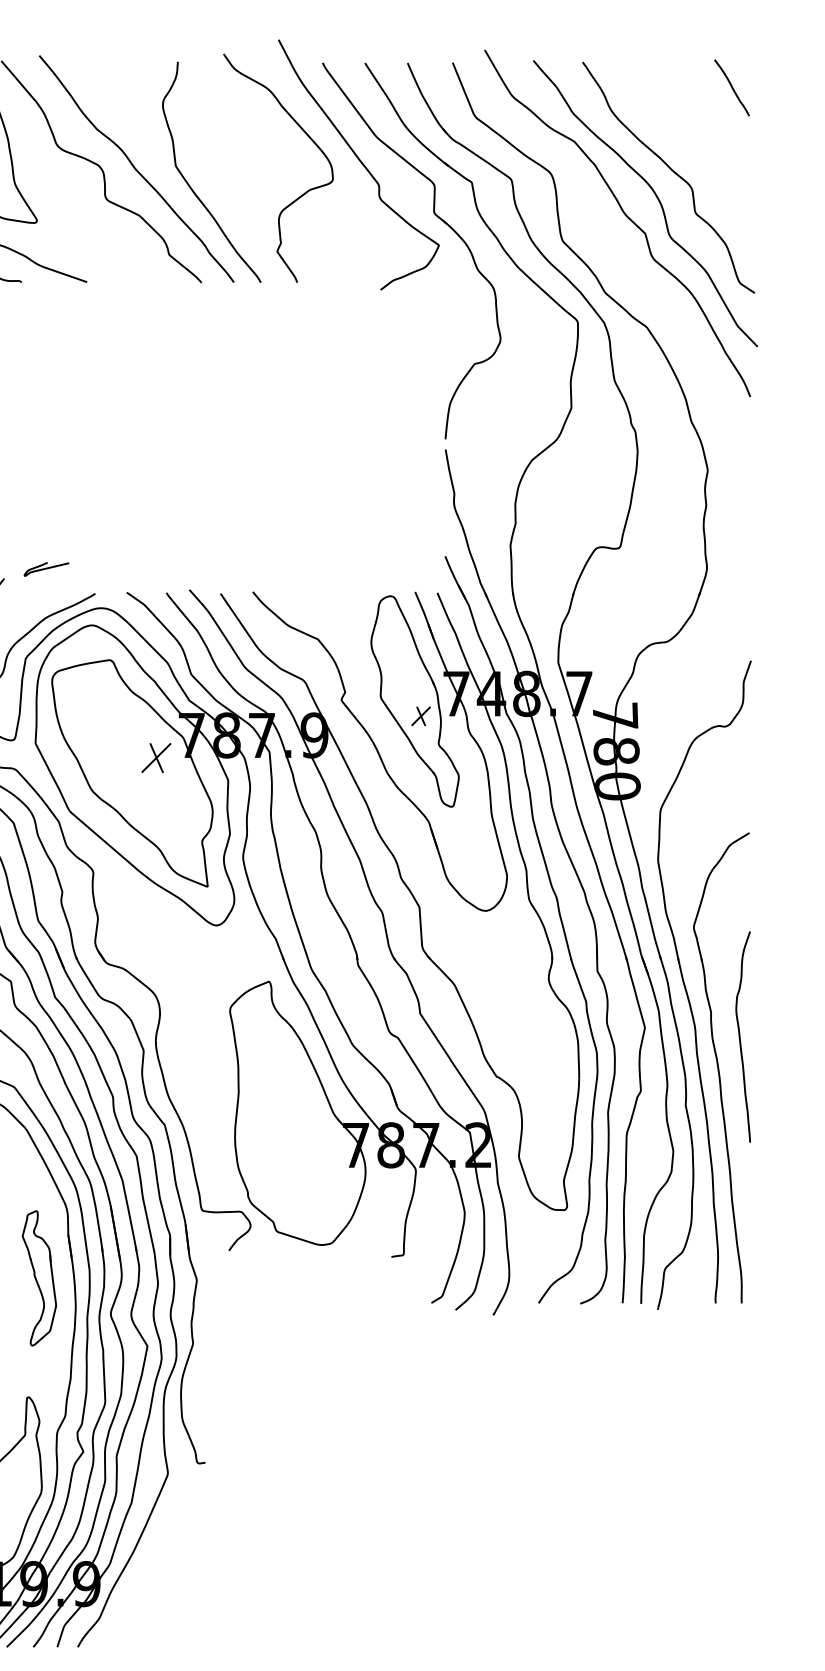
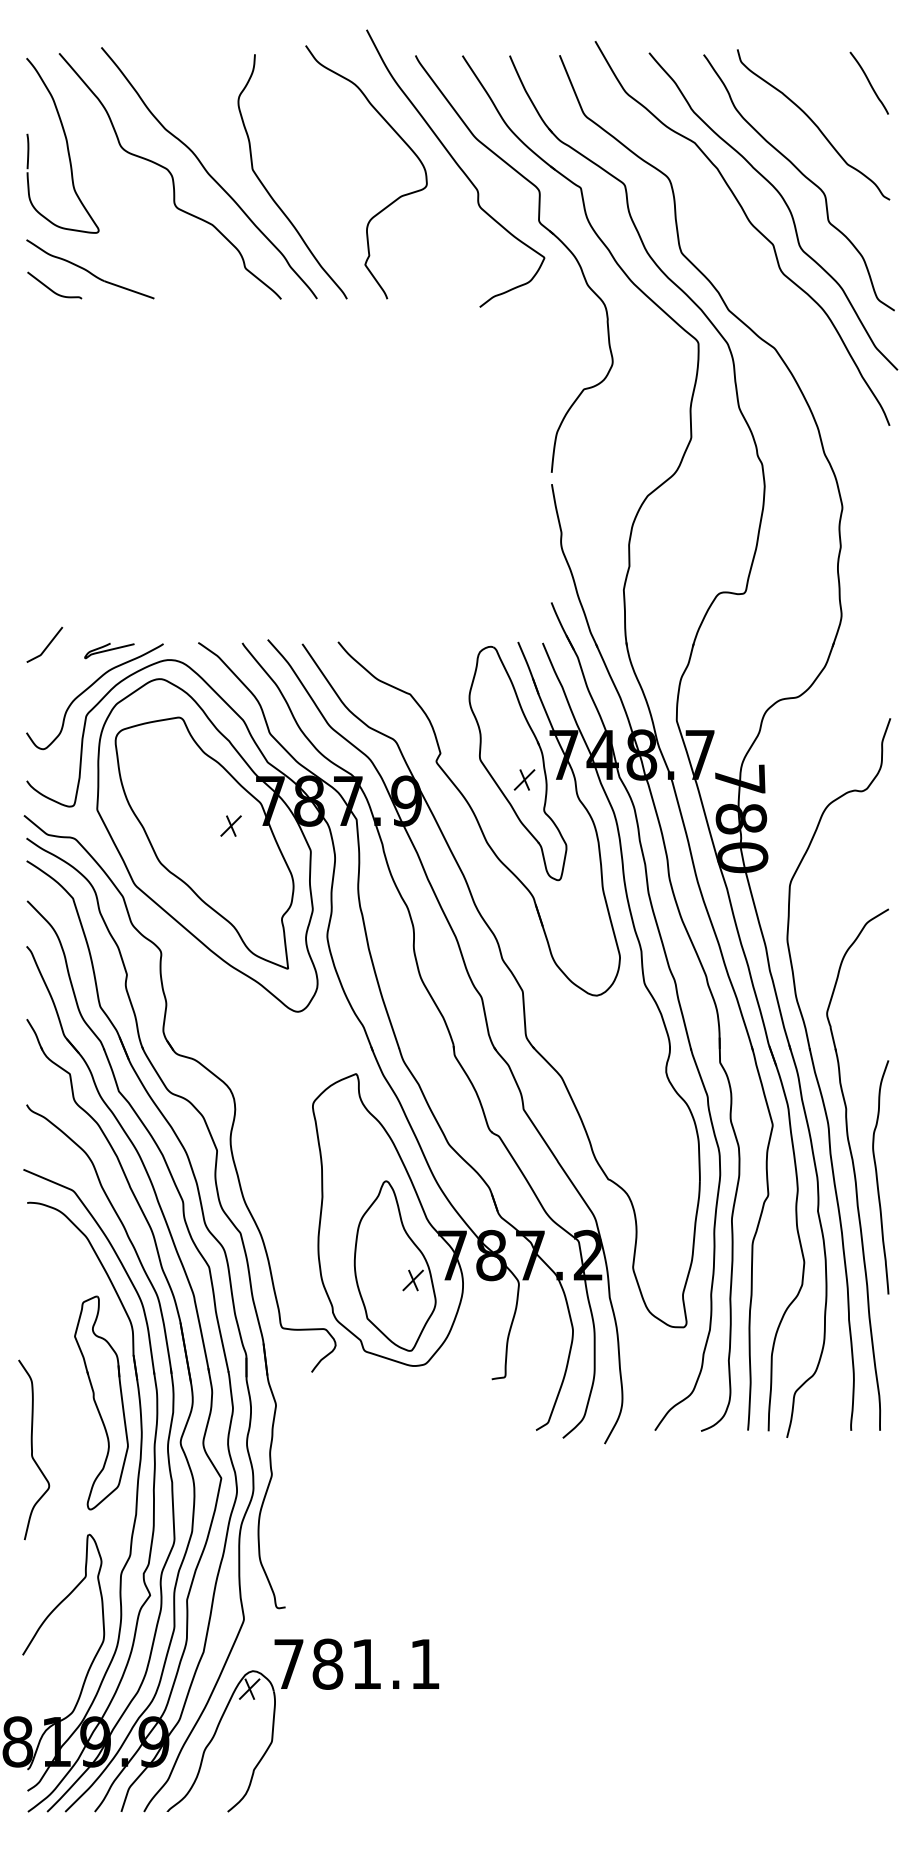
curve: (681, 124) -> (813, 123), added
curve: (46, 568) -> (109, 650), moved
part: (155, 757) -> (230, 825), size x0.62
curve: (740, 1037) -> (877, 1177), moved
part: (303, 1154) -> (394, 1265), added
part: (39, 1277) -> (101, 1402), size x1.43
part: (195, 1569) -> (274, 1725), added

